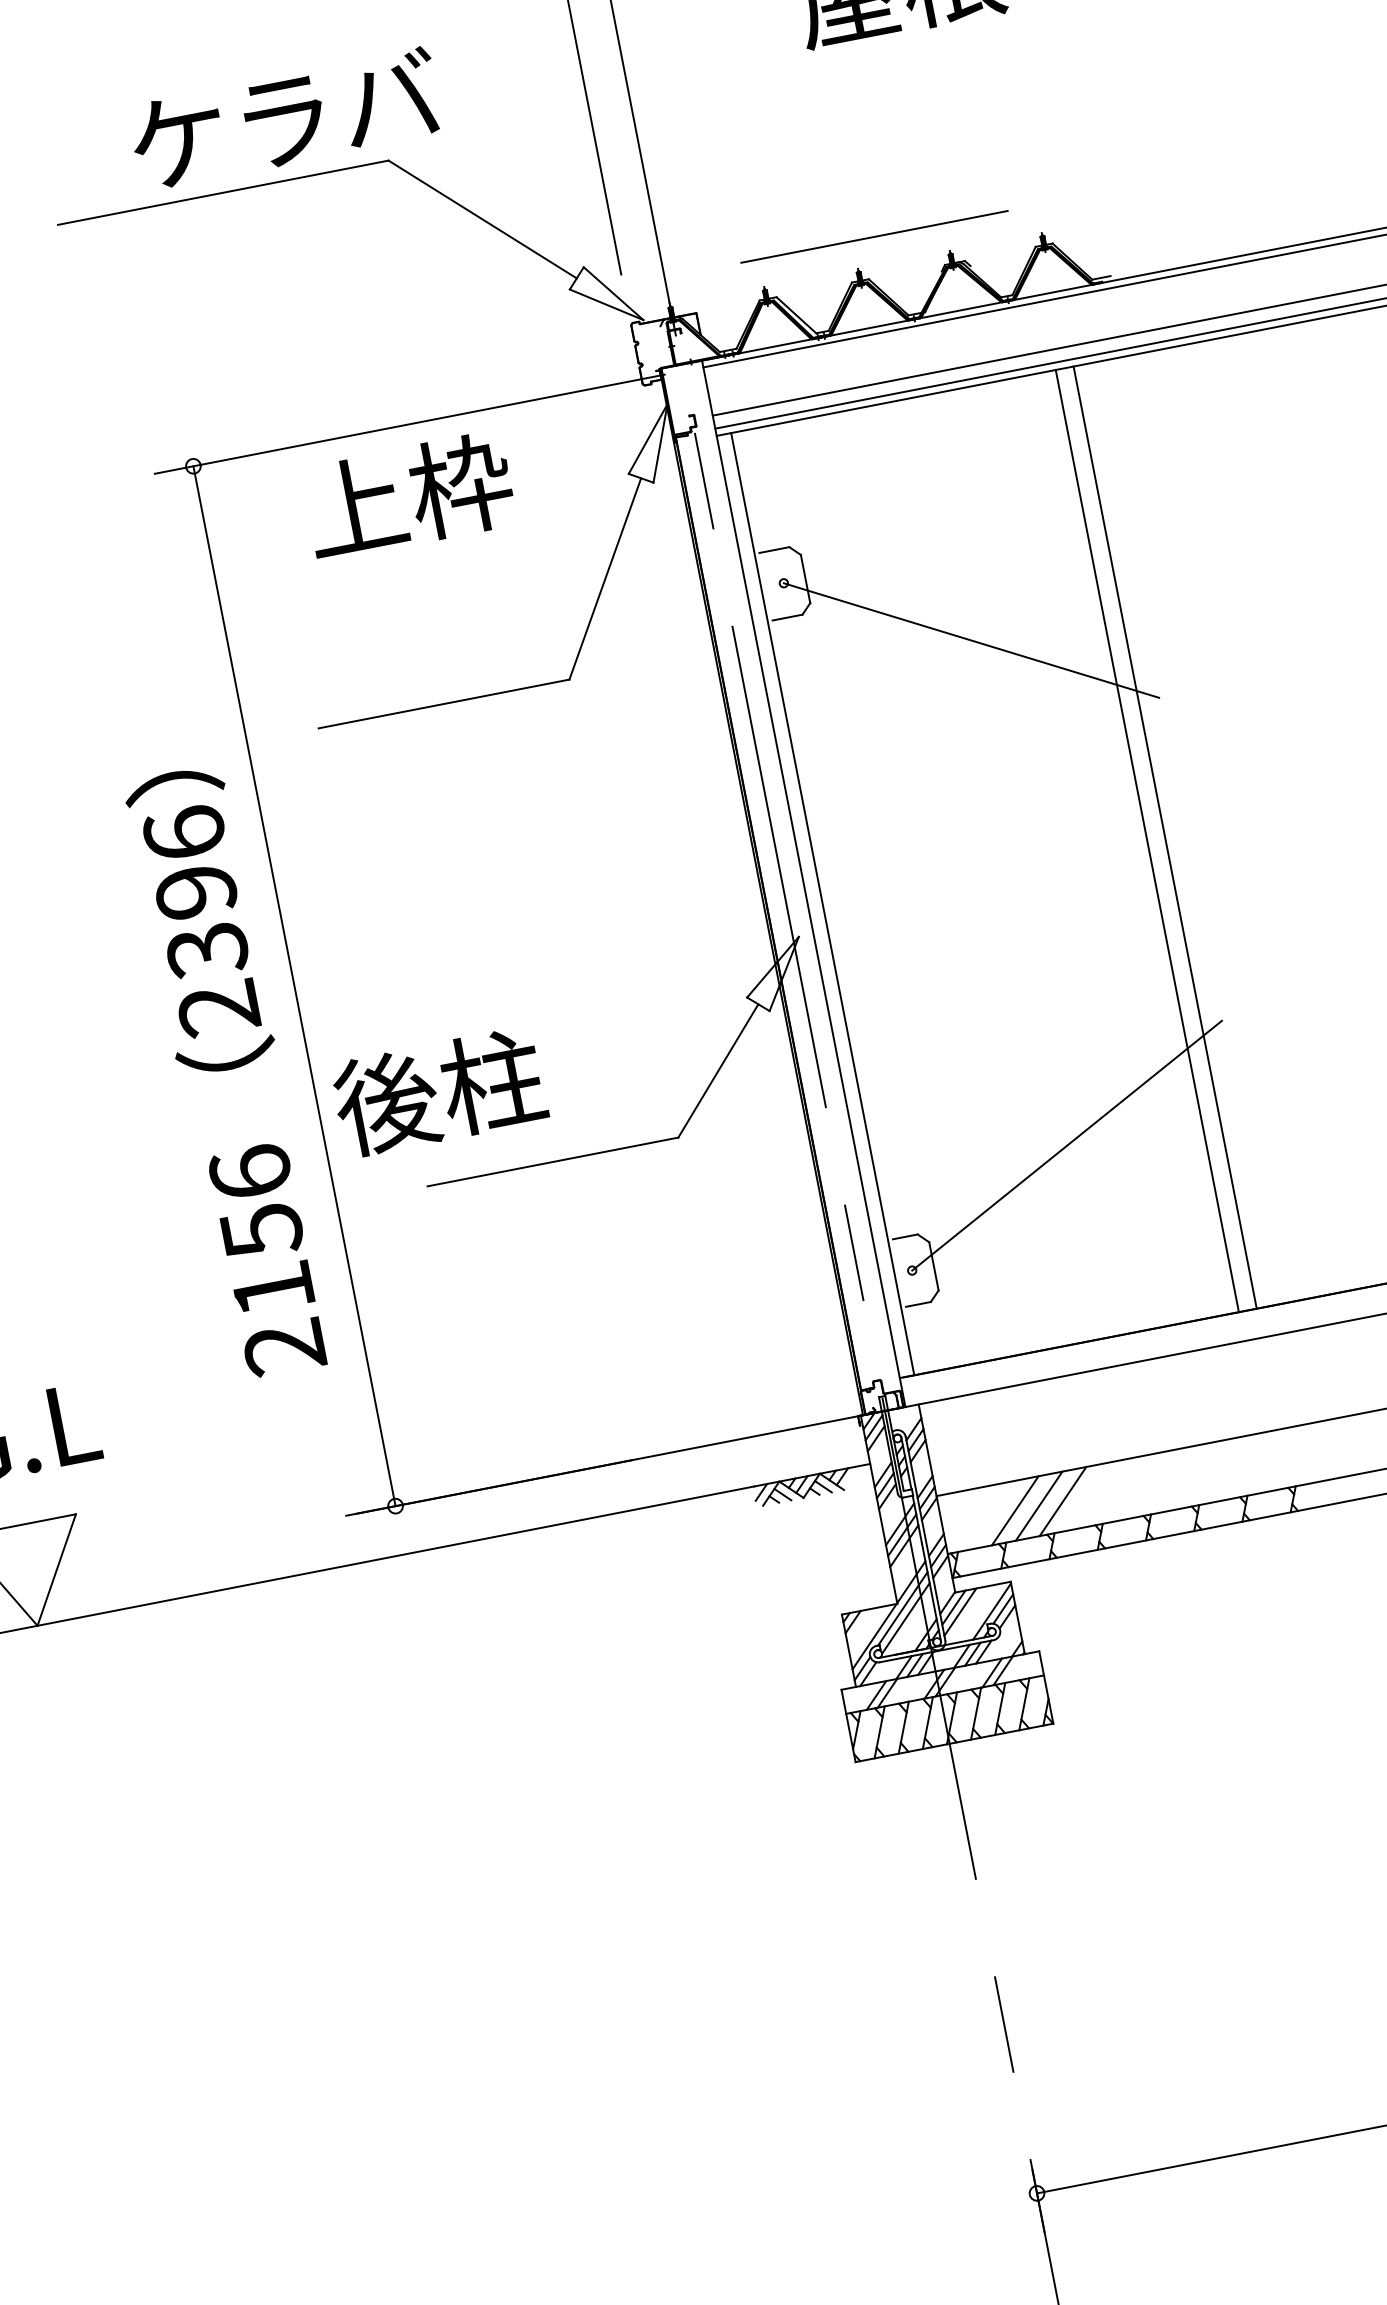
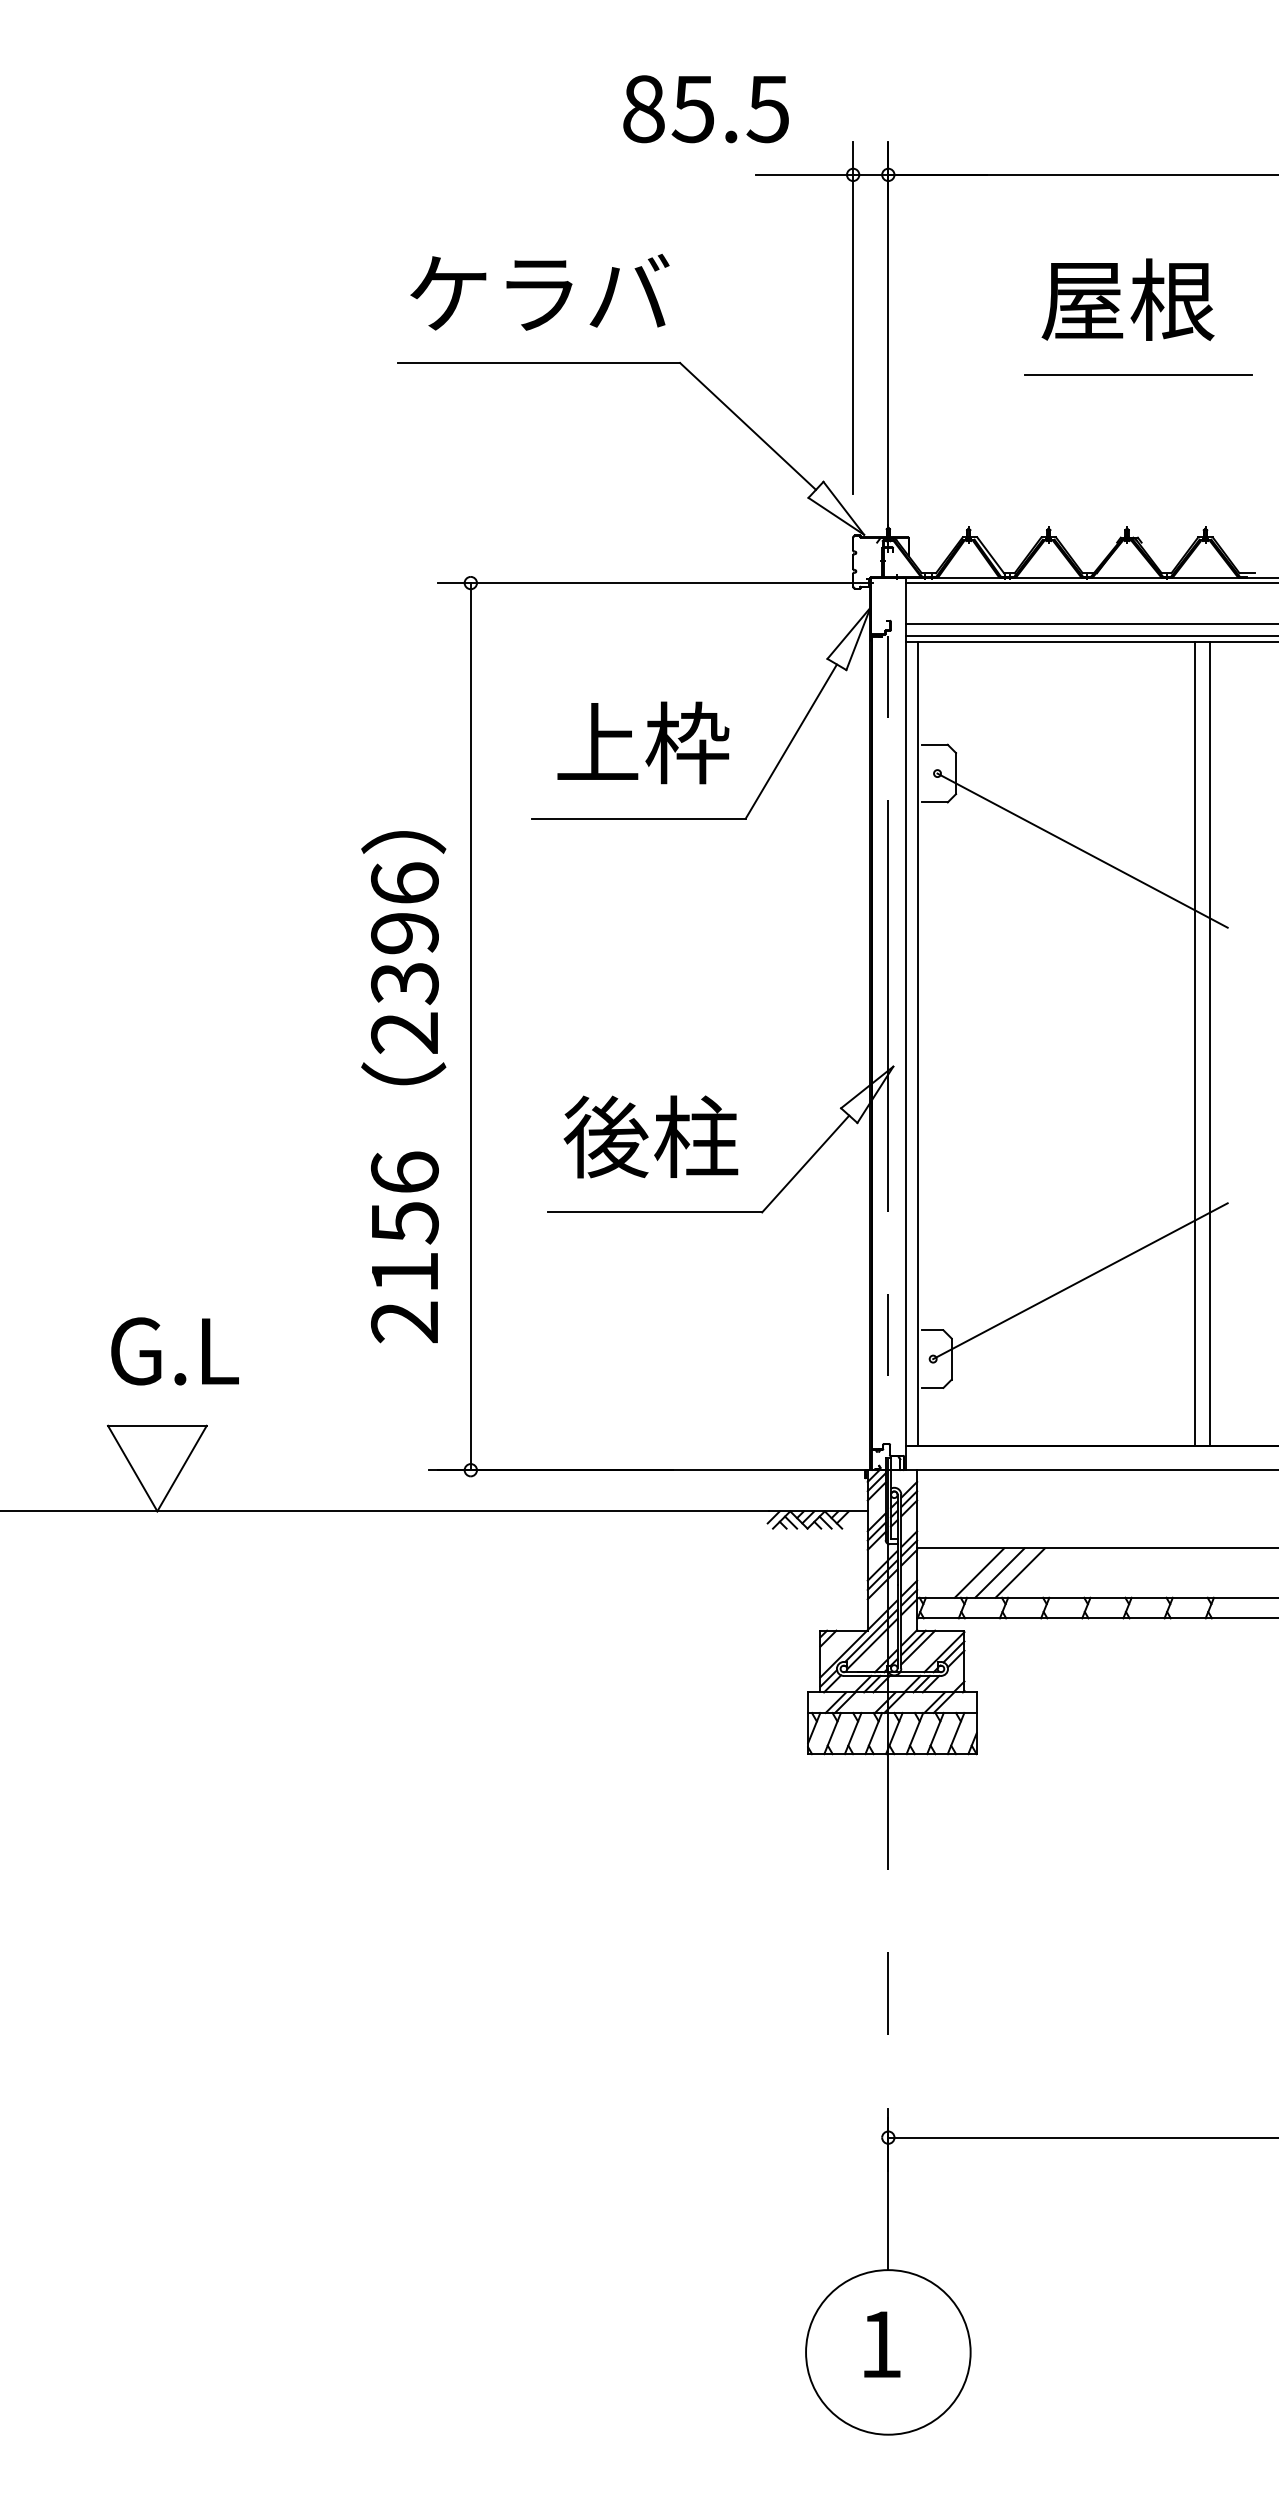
text: (284, 119) -> (539, 292), moved
line: (874, 235) -> (1138, 374), moved
text: (409, 495) -> (643, 742), moved
text: (438, 1091) -> (650, 1136), moved

